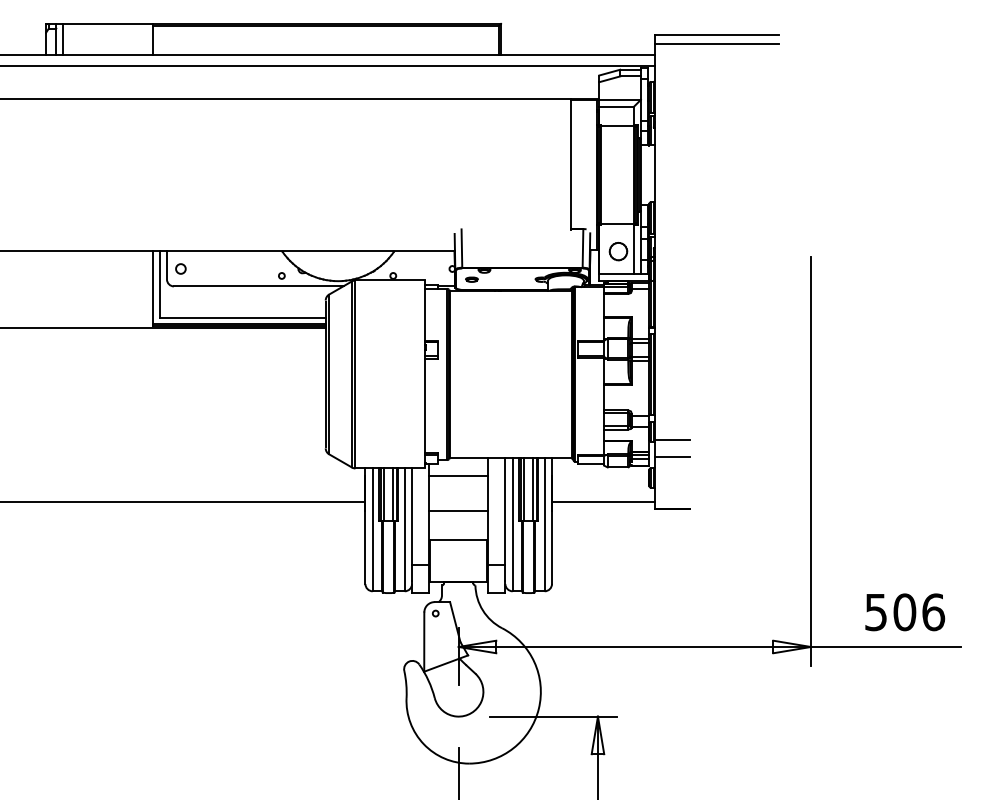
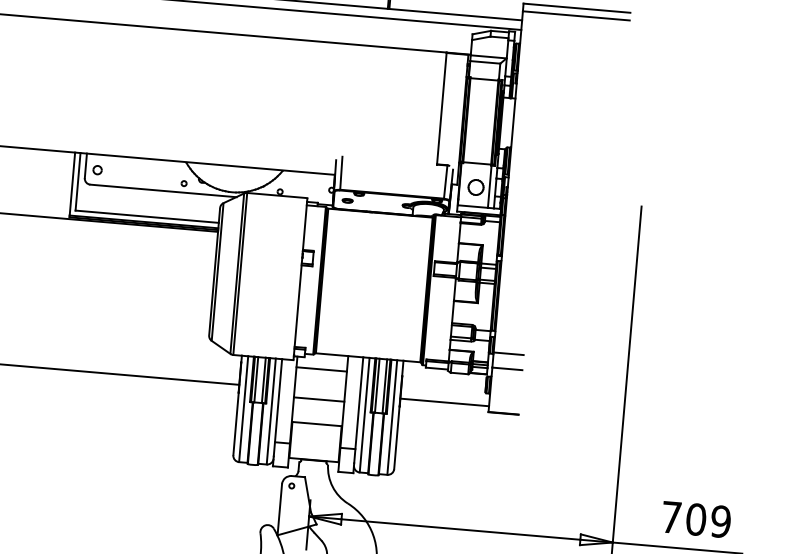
text: (905, 612) -> (696, 519), 506 -> 709

